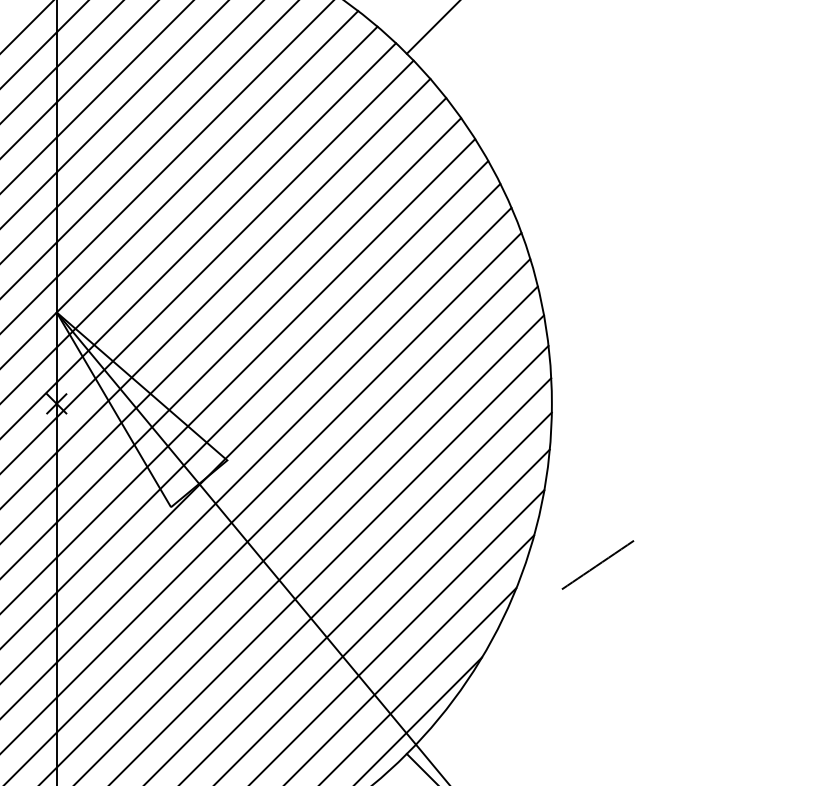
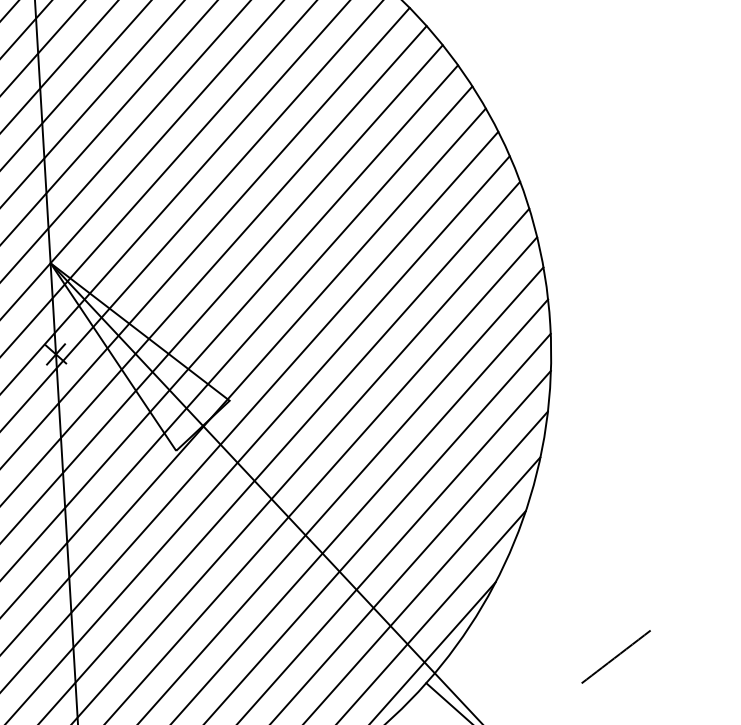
line: (597, 564) -> (615, 656), moved

